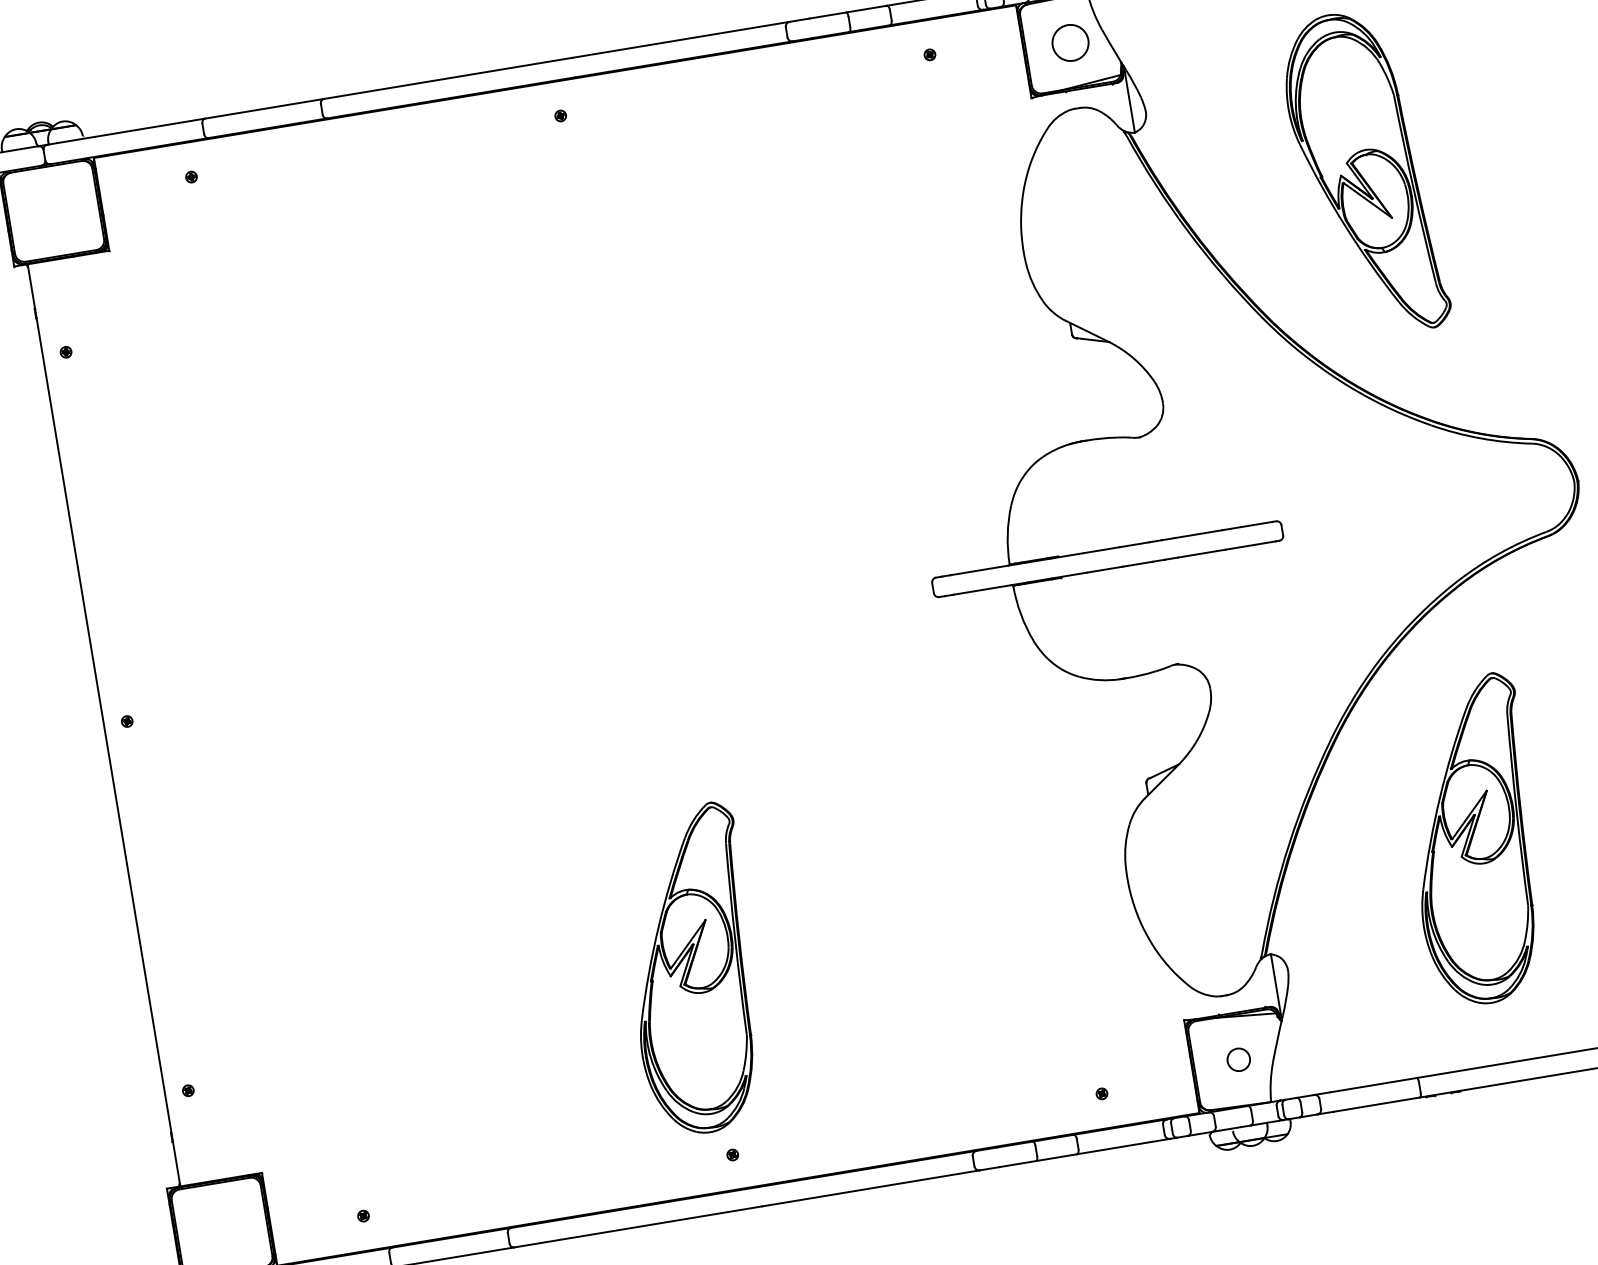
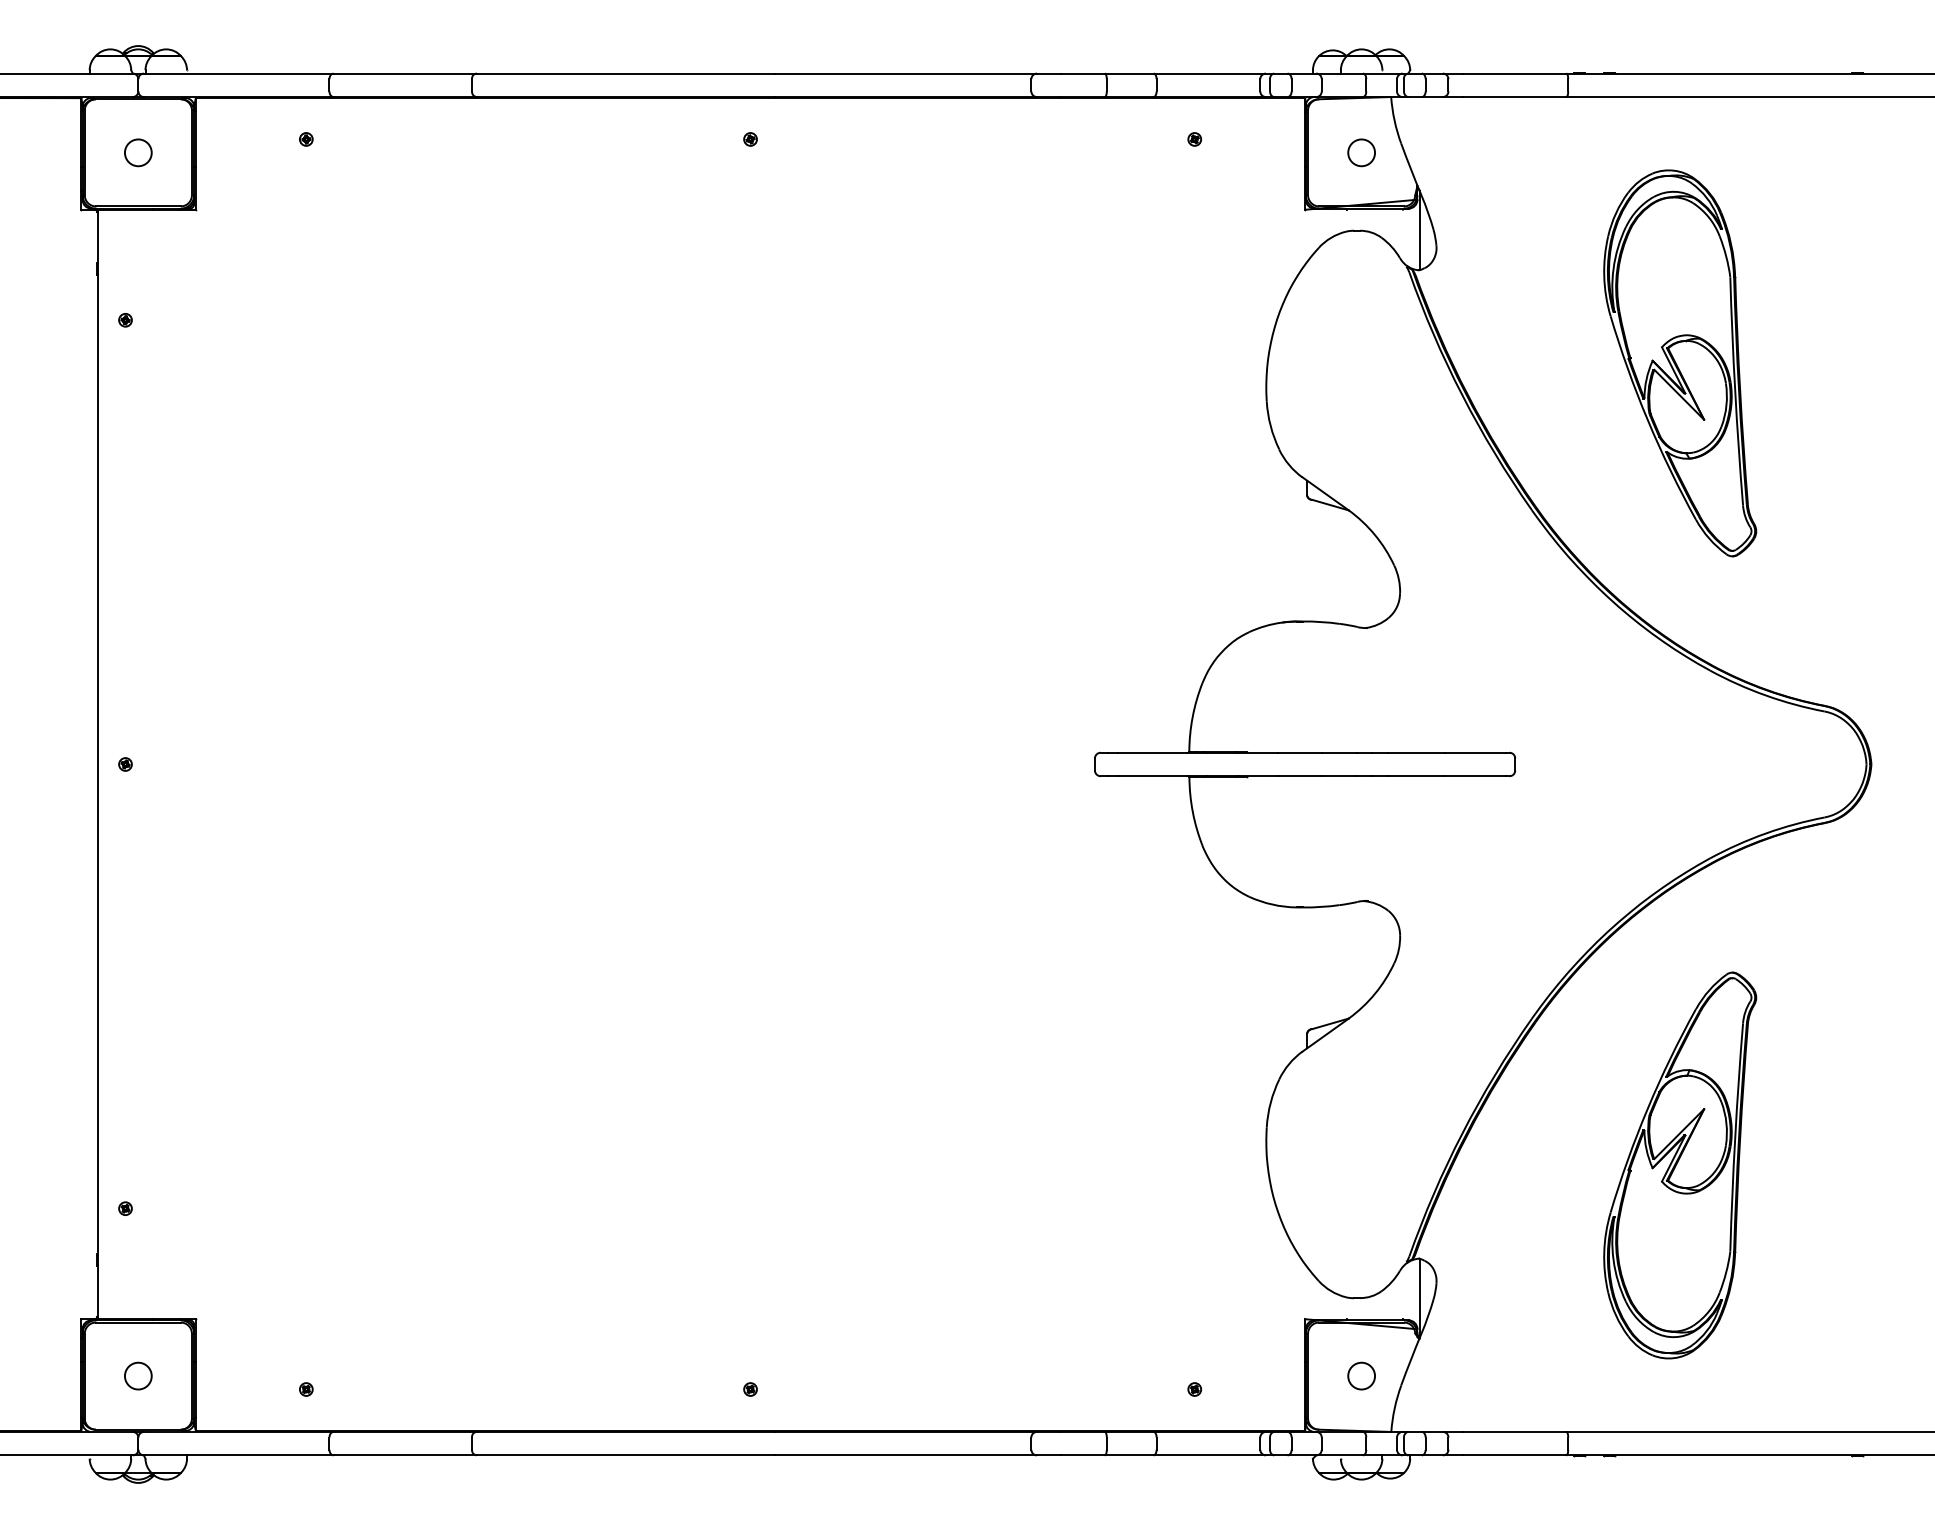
circle: (1070, 42) -> (1361, 152), size x0.62
circle: (53, 211) -> (138, 152), added
part: (693, 970) -> (740, 1165), removed
circle: (222, 1227) -> (138, 1375), added

